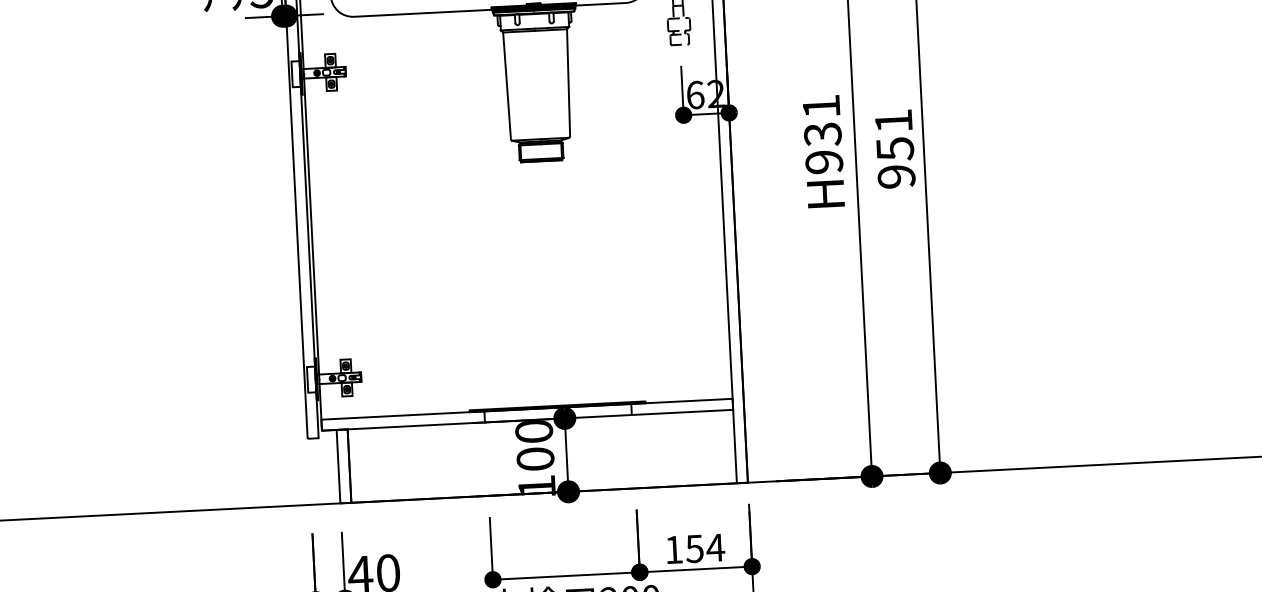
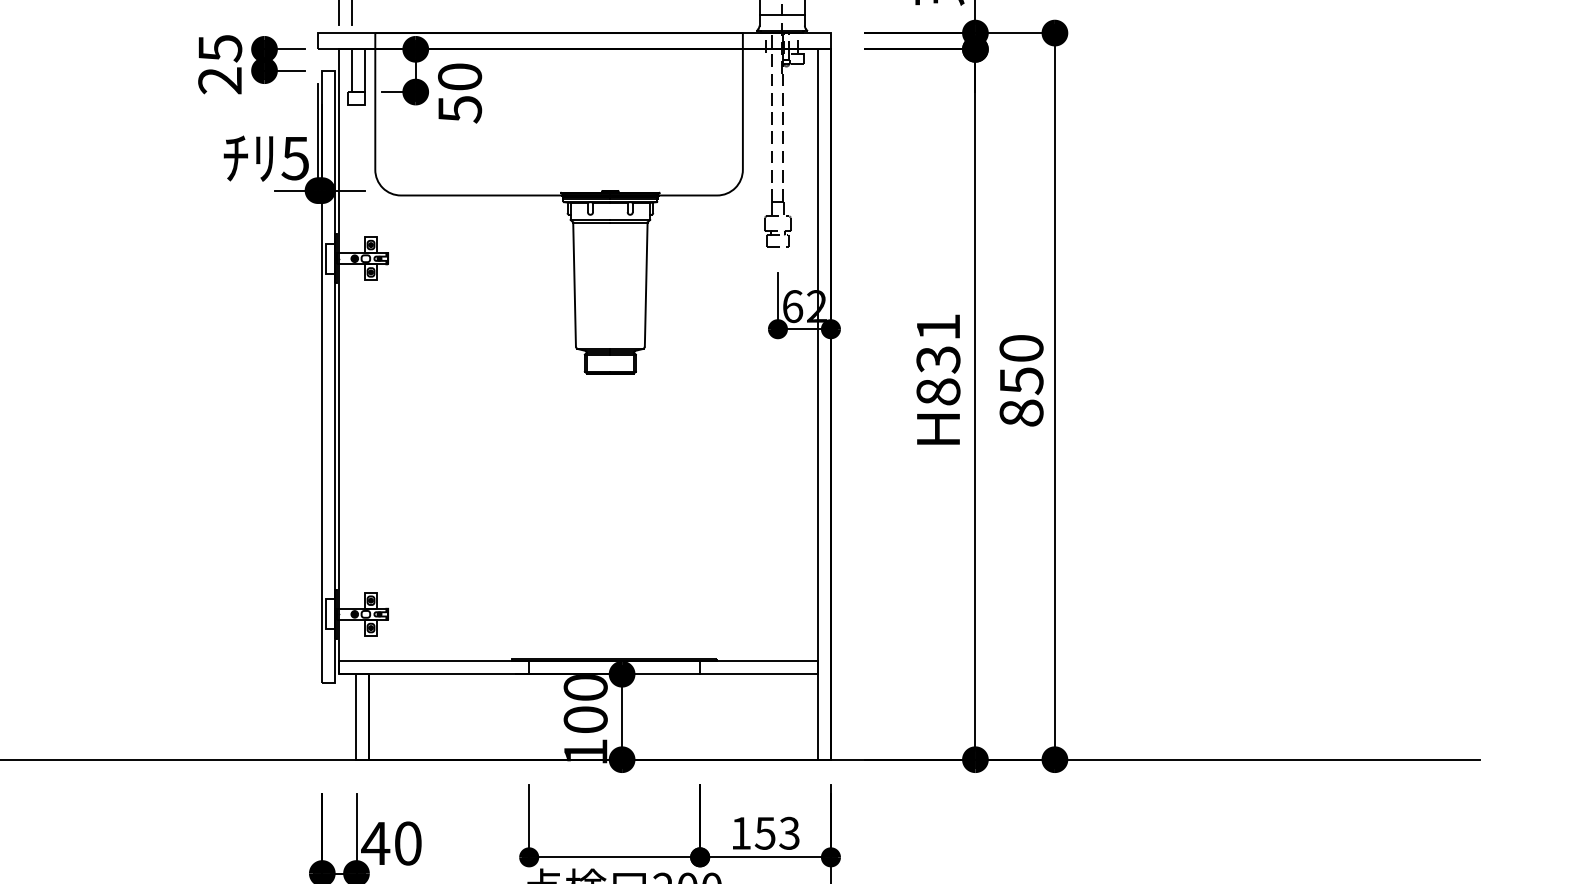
text: (895, 148) -> (1021, 380), 951 -> 850
text: (824, 161) -> (938, 391), H931 -> H831
text: (715, 547) -> (789, 832), 154 -> 153

